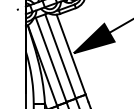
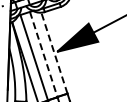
line: (71, 54) -> (54, 53), solid -> dashed
line: (60, 56) -> (43, 54), solid -> dashed

